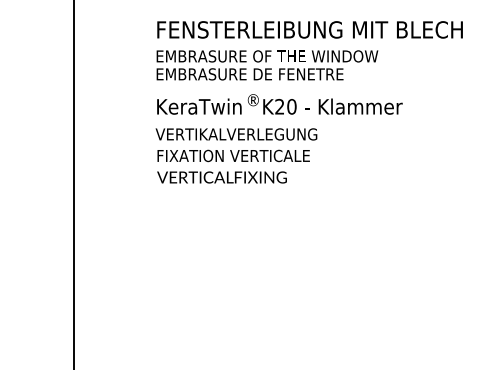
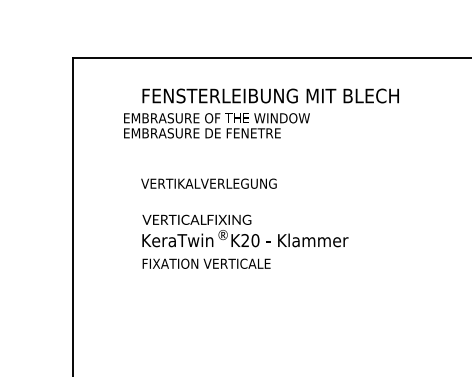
text: (266, 65) -> (216, 125), moved
text: (279, 104) -> (245, 238), moved
text: (233, 155) -> (206, 263), moved

